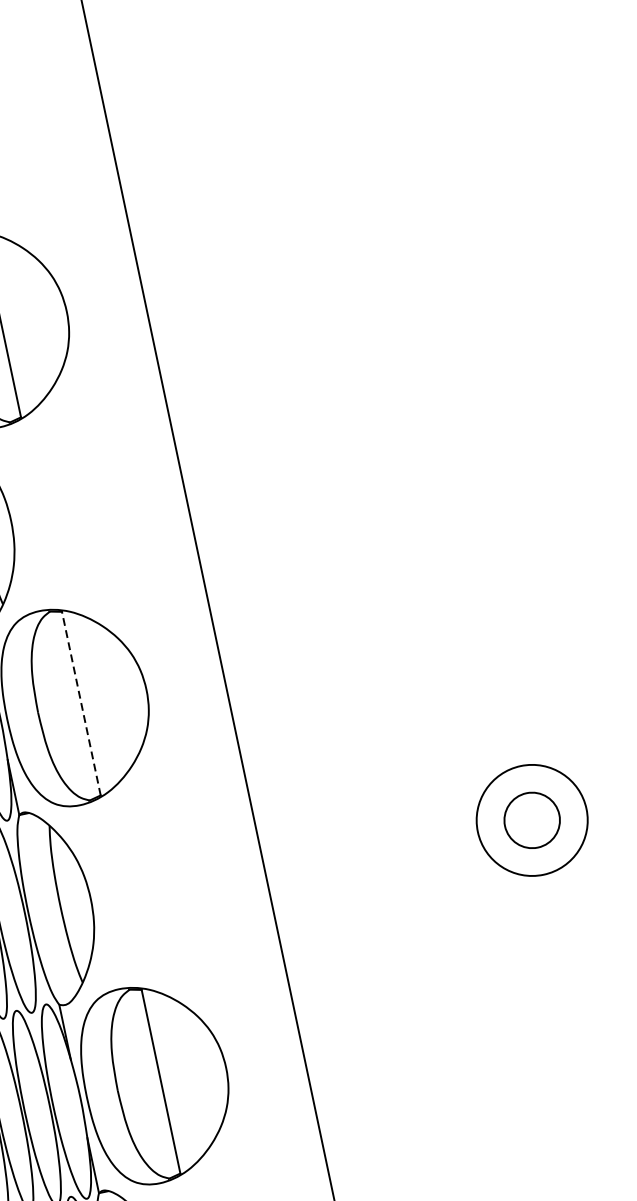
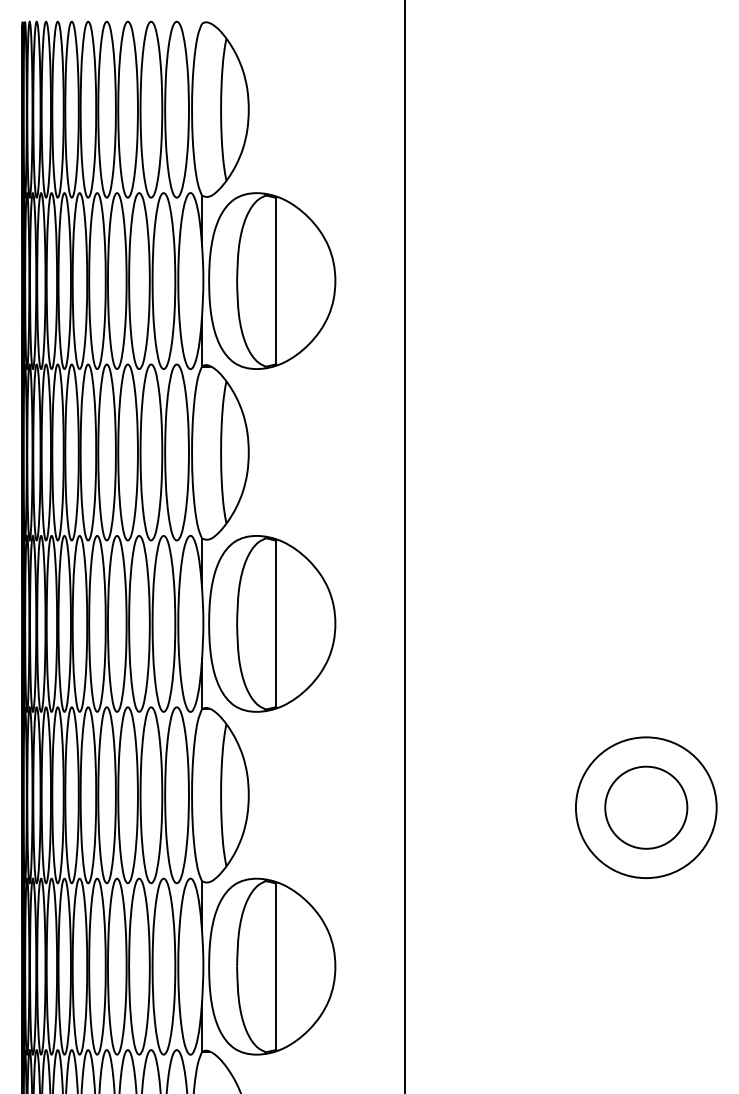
line: (81, 703) -> (276, 623), dashed -> solid
circle: (531, 820) -> (645, 807), size x1.43
circle: (532, 820) -> (646, 807), size x1.67

